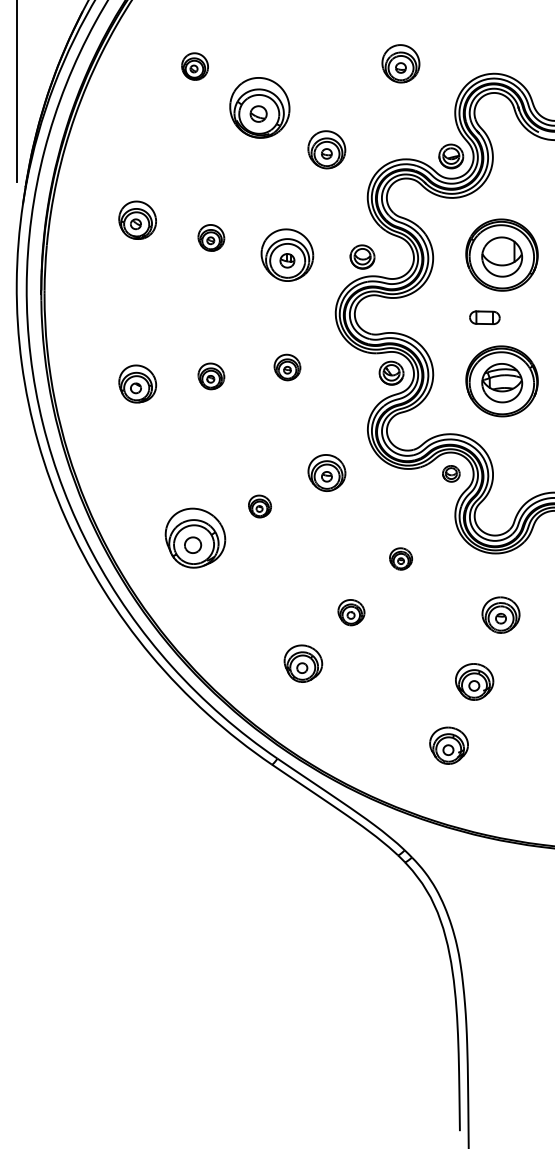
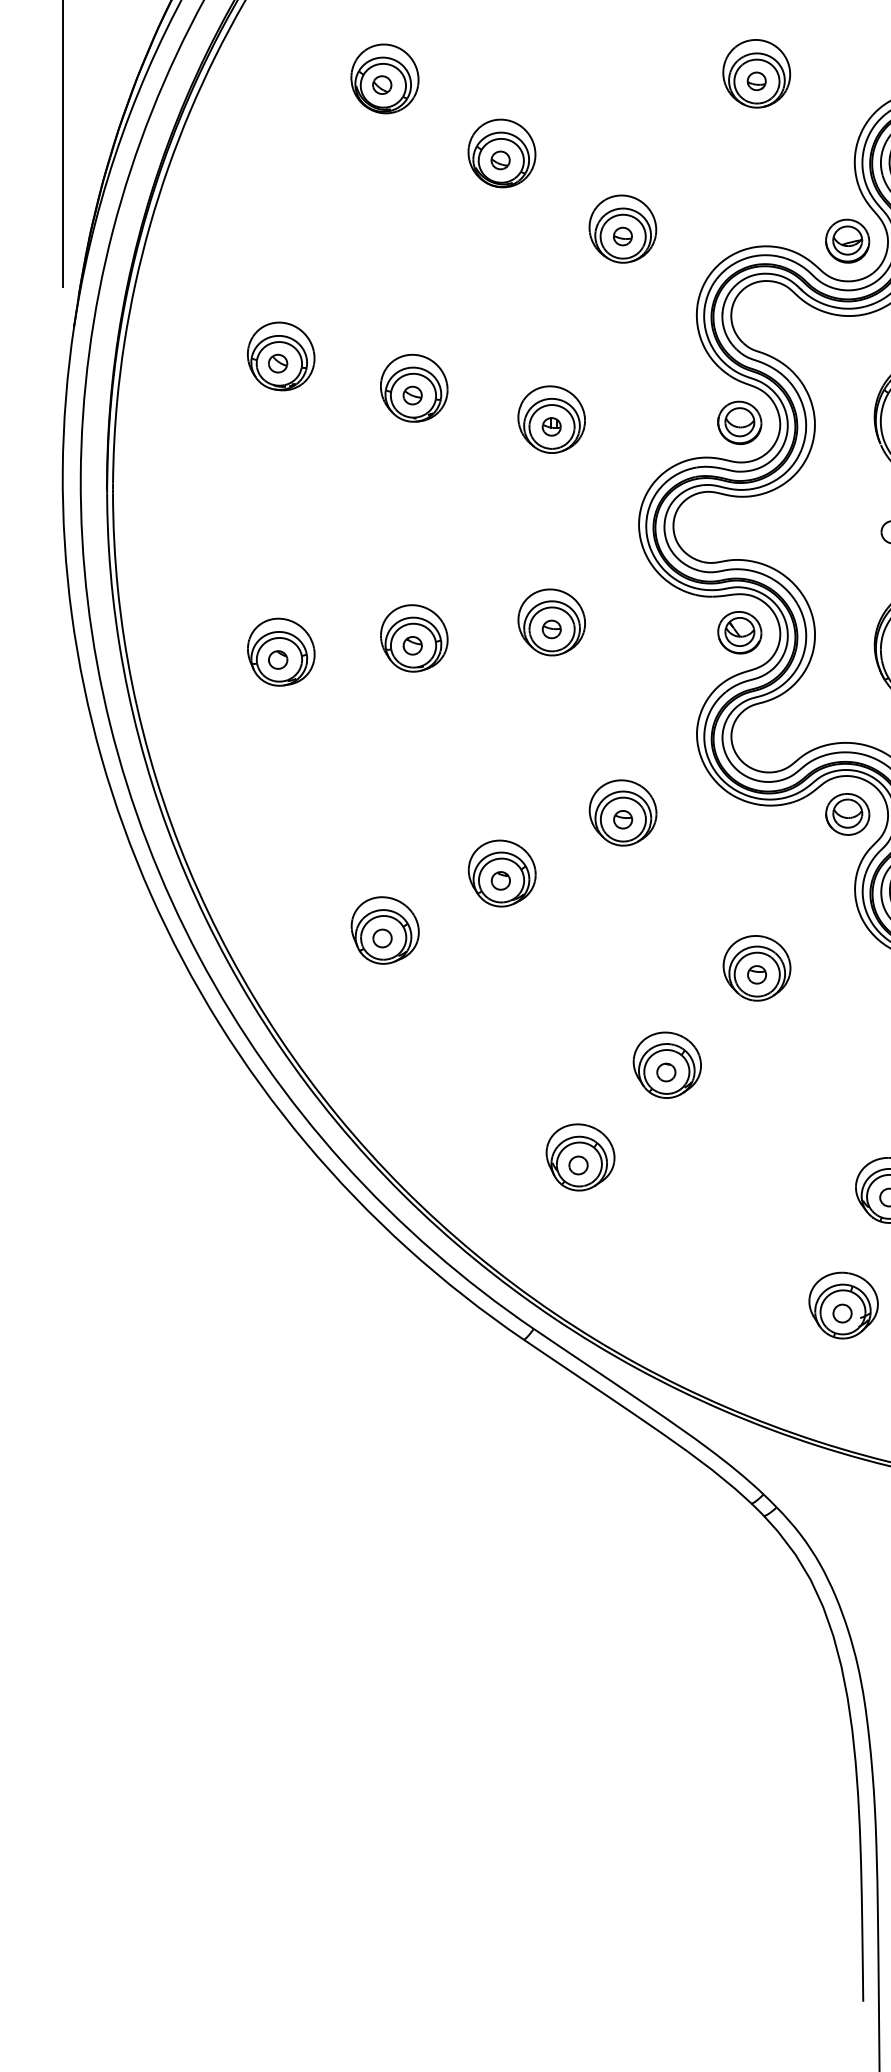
part: (194, 66) -> (383, 78), size x1.43
part: (259, 107) -> (501, 152), size x0.62
part: (211, 237) -> (414, 387), size x1.43
part: (287, 255) -> (551, 420), size x0.71
part: (362, 256) -> (739, 421), moved
part: (287, 367) -> (551, 622), size x1.43
part: (211, 376) -> (414, 638), size x1.43
part: (451, 473) -> (848, 813), size x1.43
part: (259, 506) -> (501, 873), size x1.67
part: (194, 537) -> (383, 929), size x0.62
part: (400, 558) -> (755, 967), size x1.67
part: (351, 612) -> (667, 1064), size x1.43

